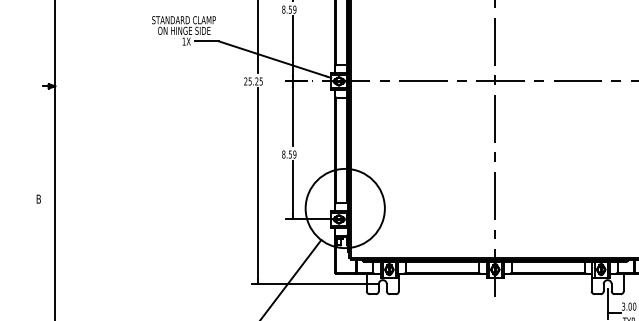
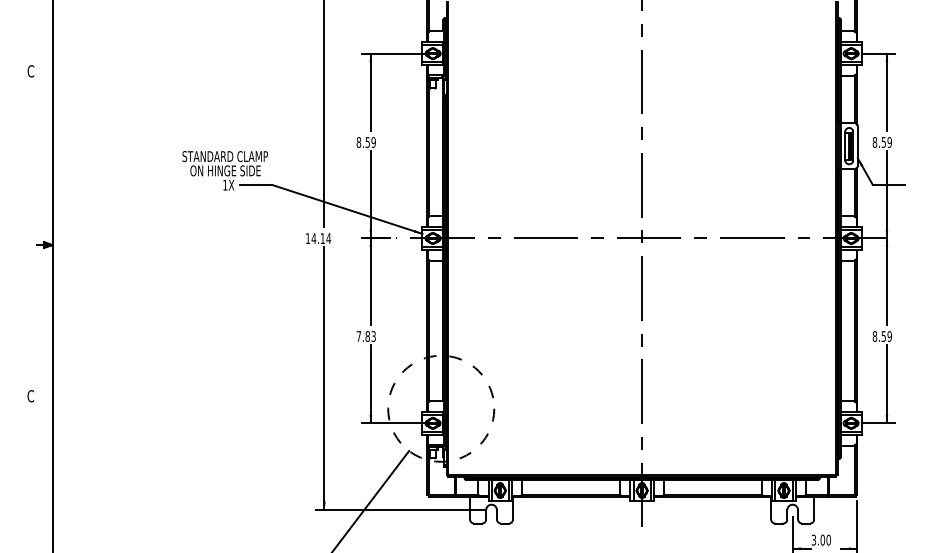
text: (253, 81) -> (318, 238), 25.25 -> 14.14
text: (288, 154) -> (365, 336), 8.59 -> 7.83
text: (38, 199) -> (30, 396), B -> C
circle: (345, 208) -> (441, 408), solid -> dashed

